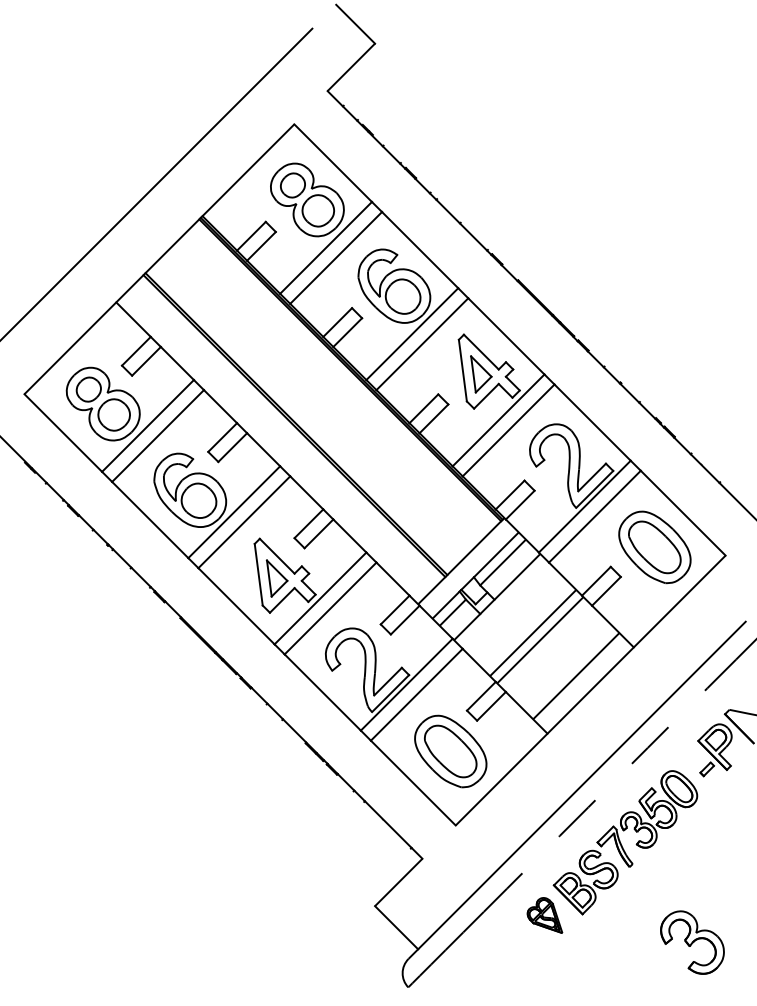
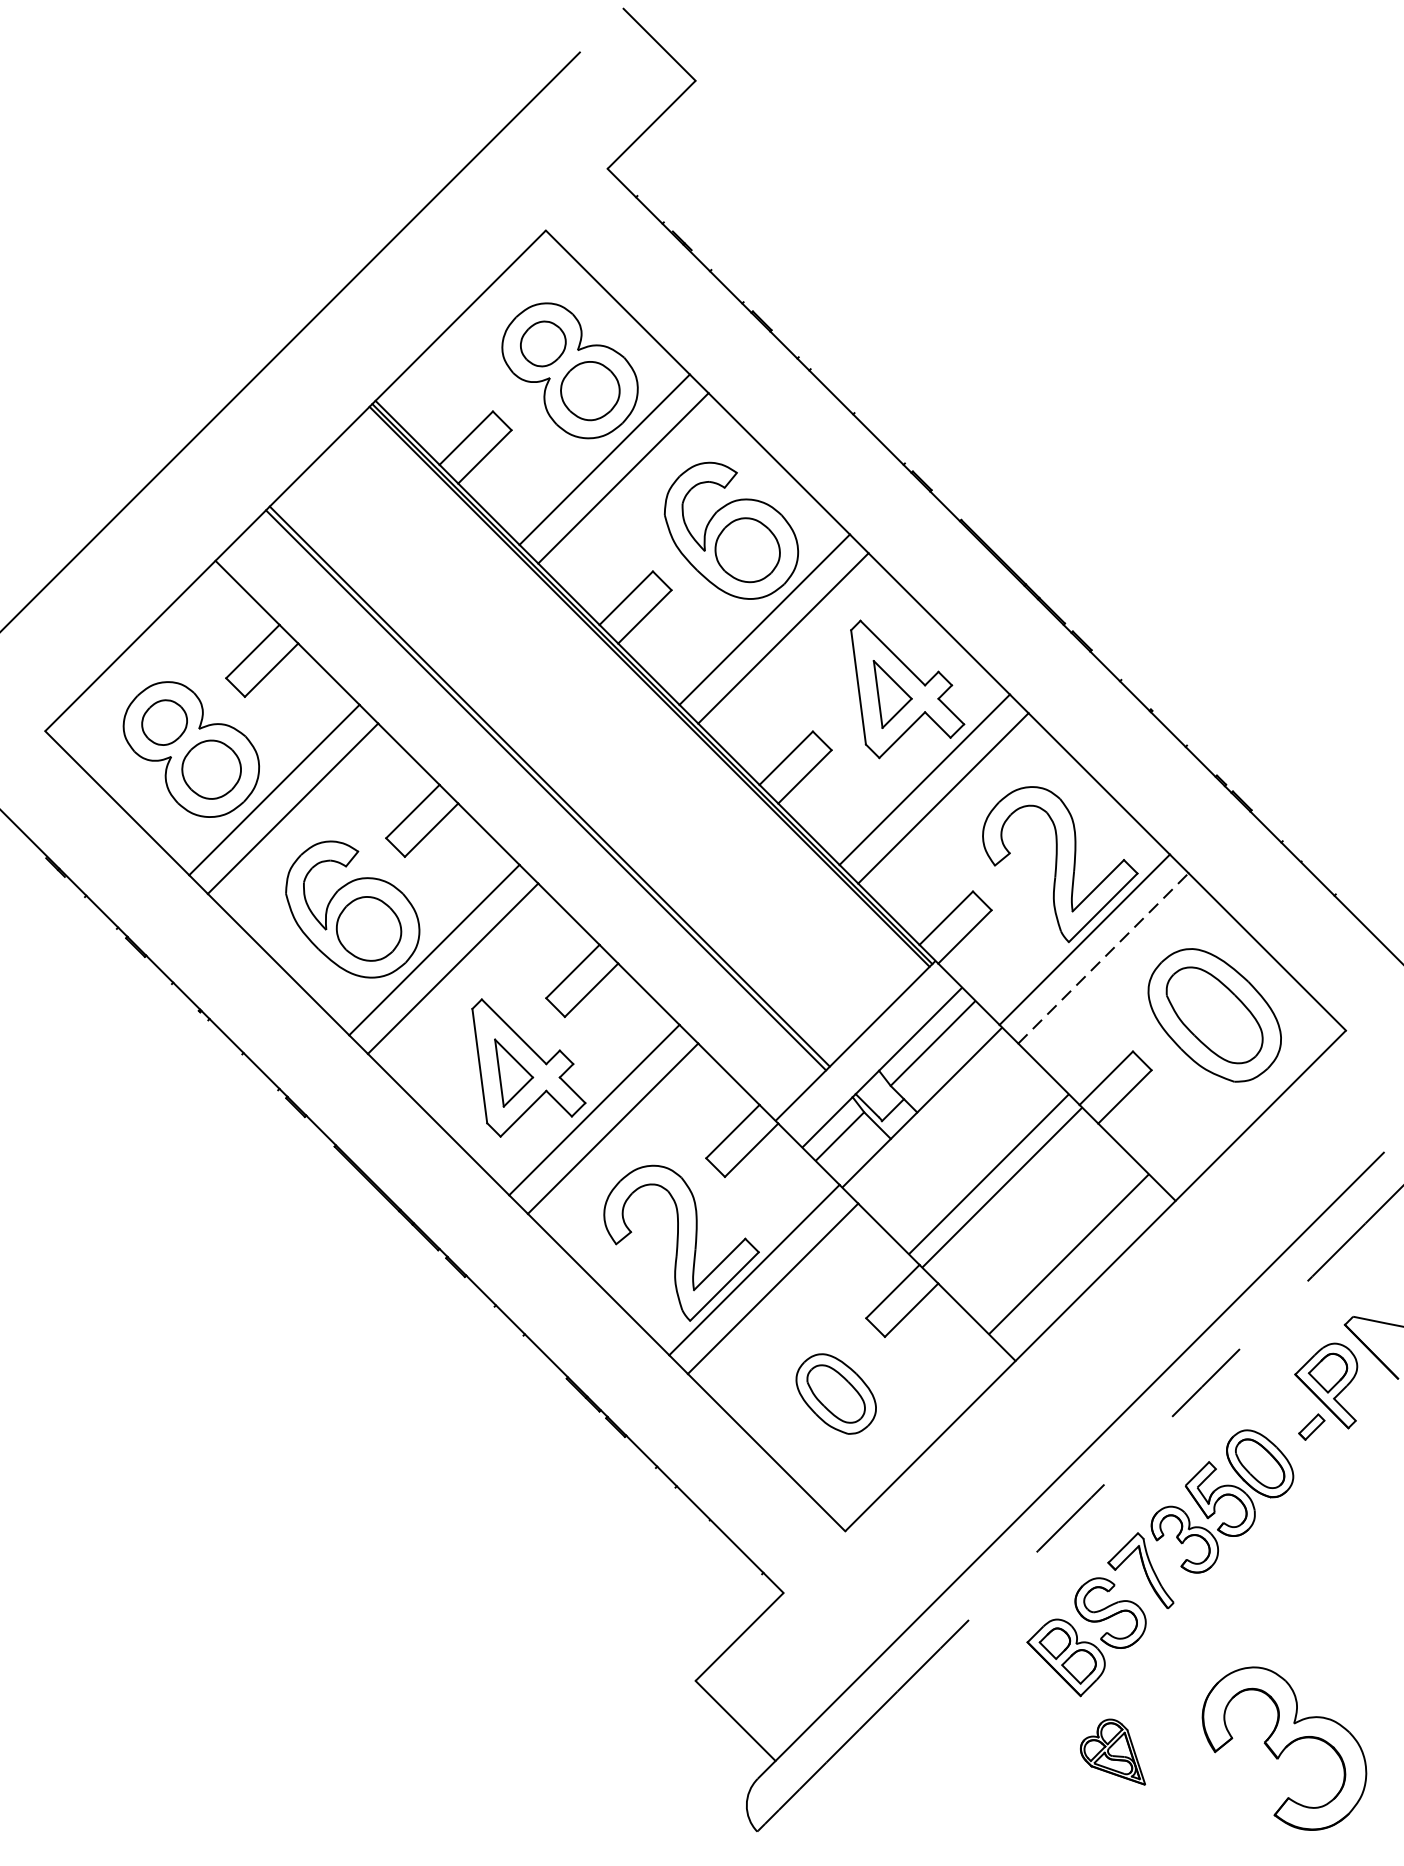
line: (594, 516) -> (1102, 958), solid -> dashed
part: (450, 751) -> (835, 1394), size x0.6
part: (544, 915) -> (1111, 1752), moved
part: (692, 942) -> (1284, 1748), size x1.4

